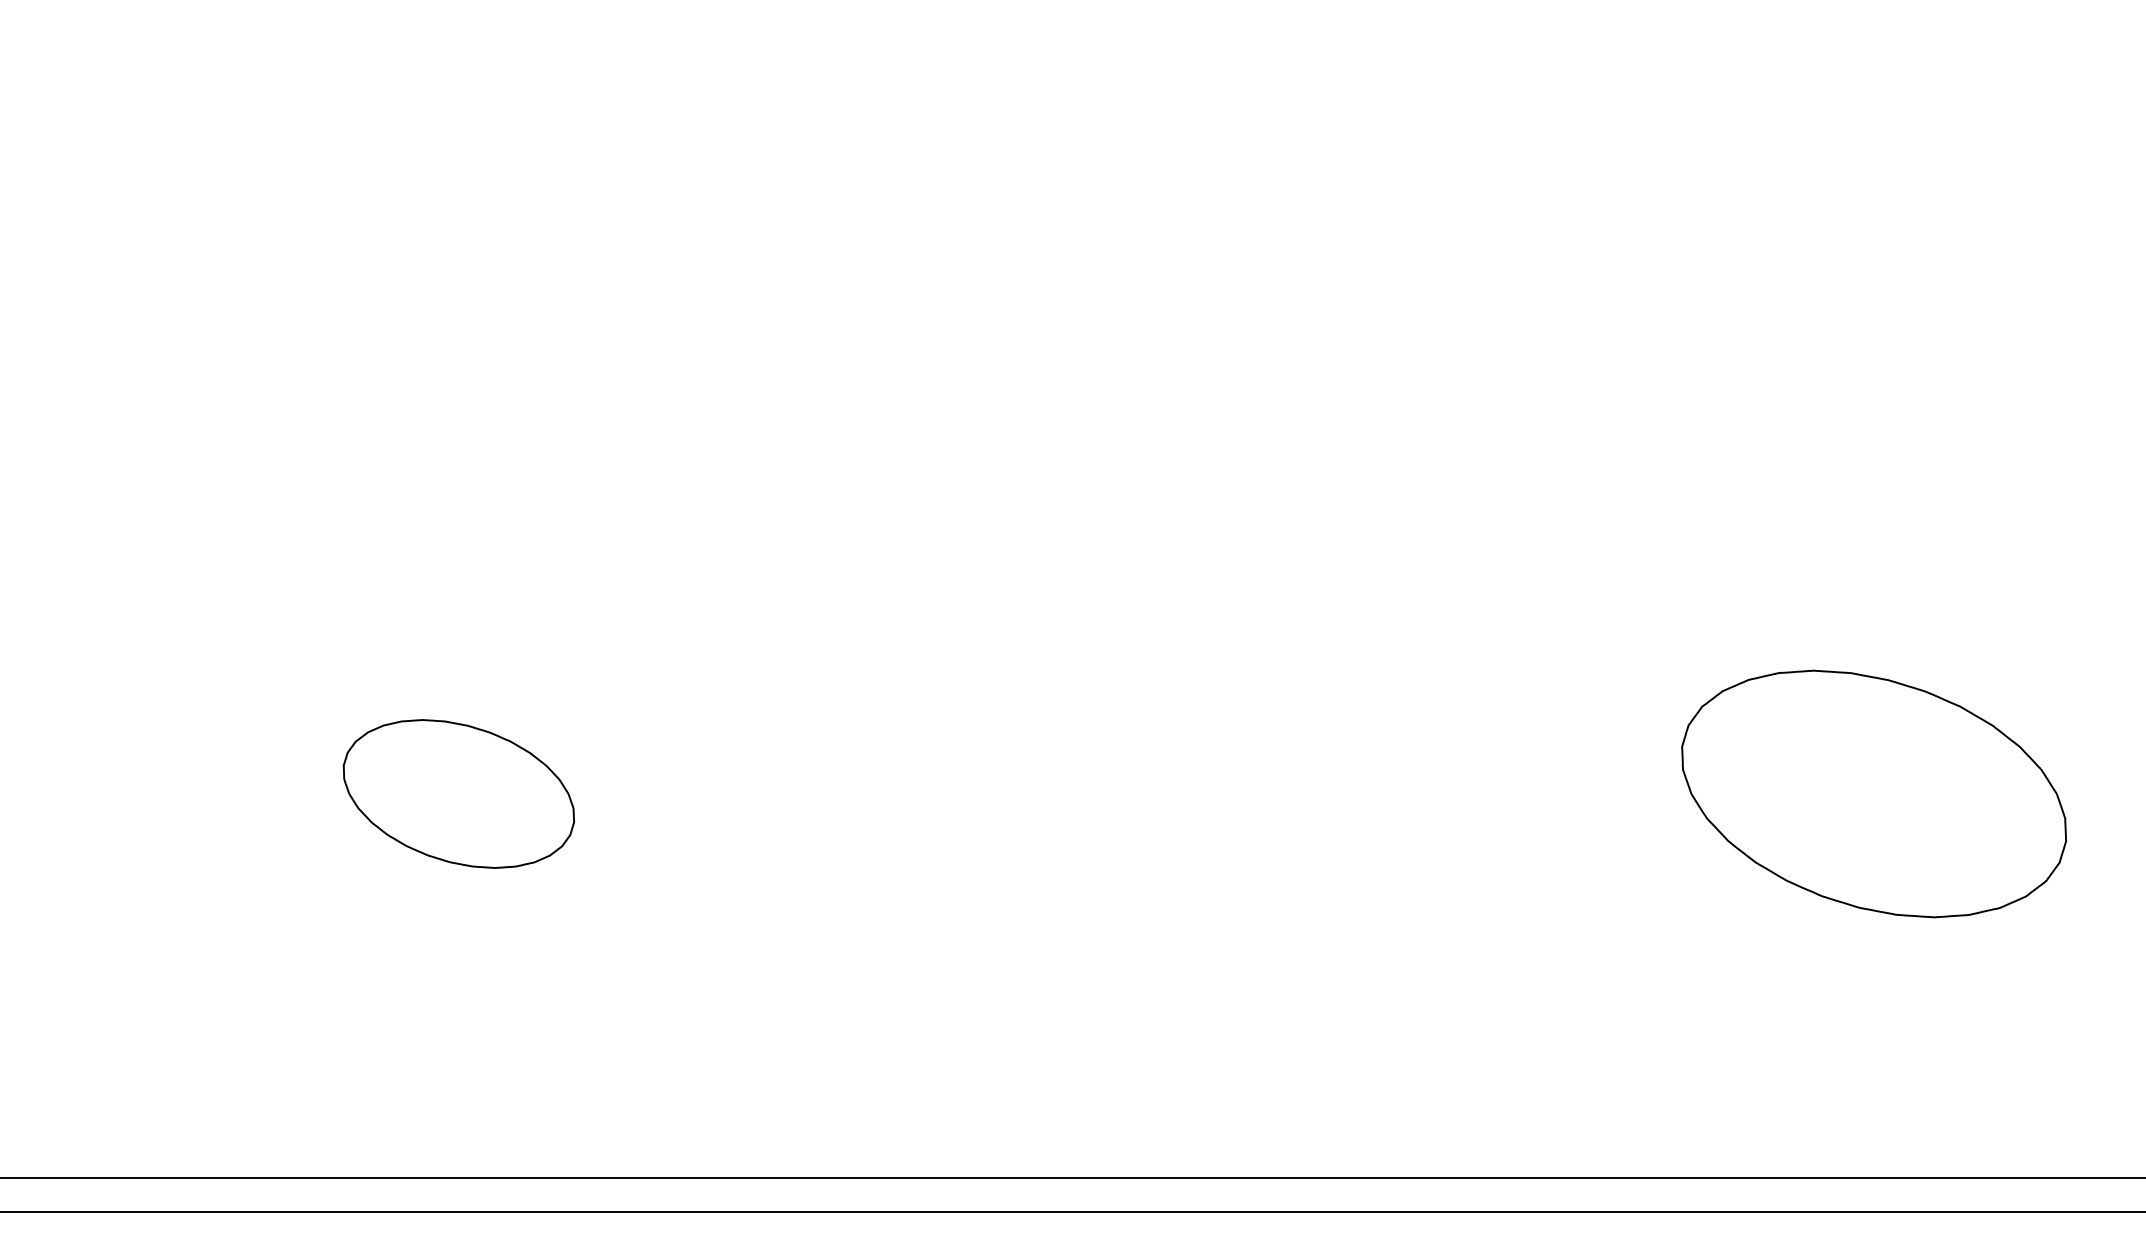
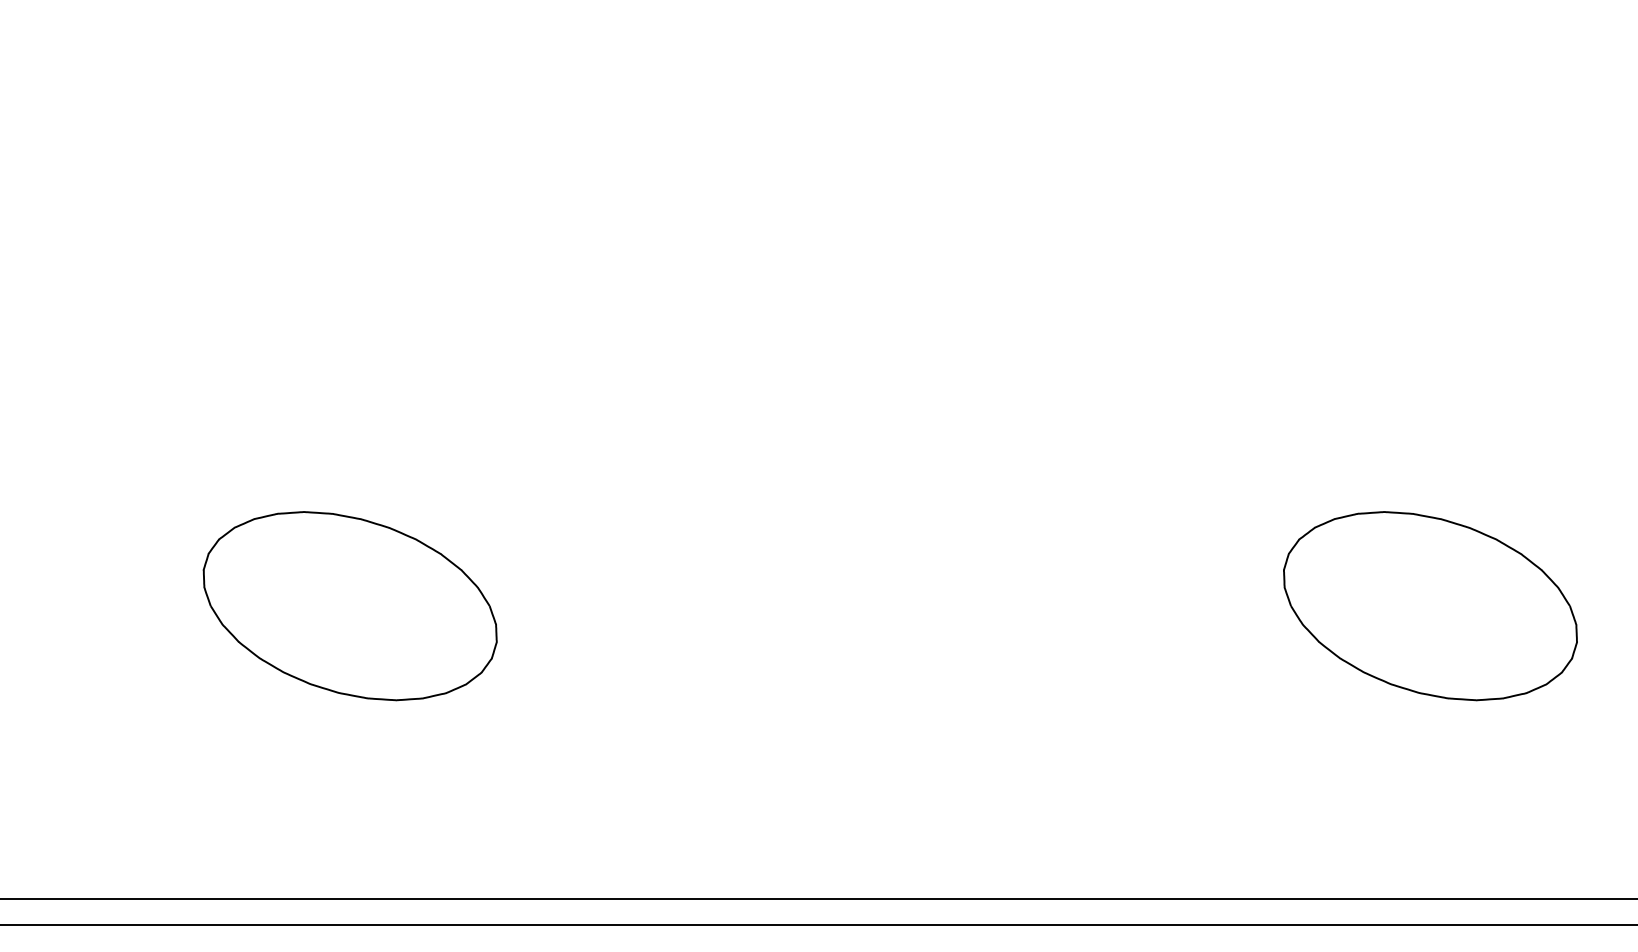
part: (458, 793) -> (349, 605), size x1.67

